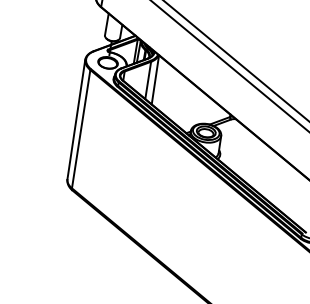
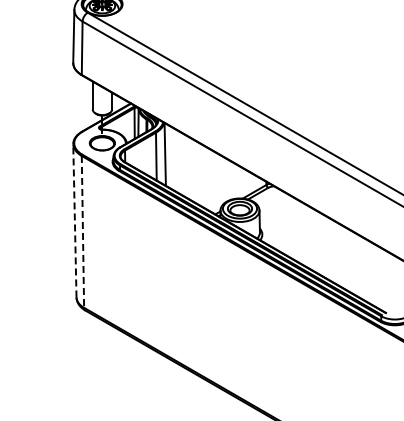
line: (76, 119) -> (74, 220), solid -> dashed
line: (80, 128) -> (82, 231), solid -> dashed

